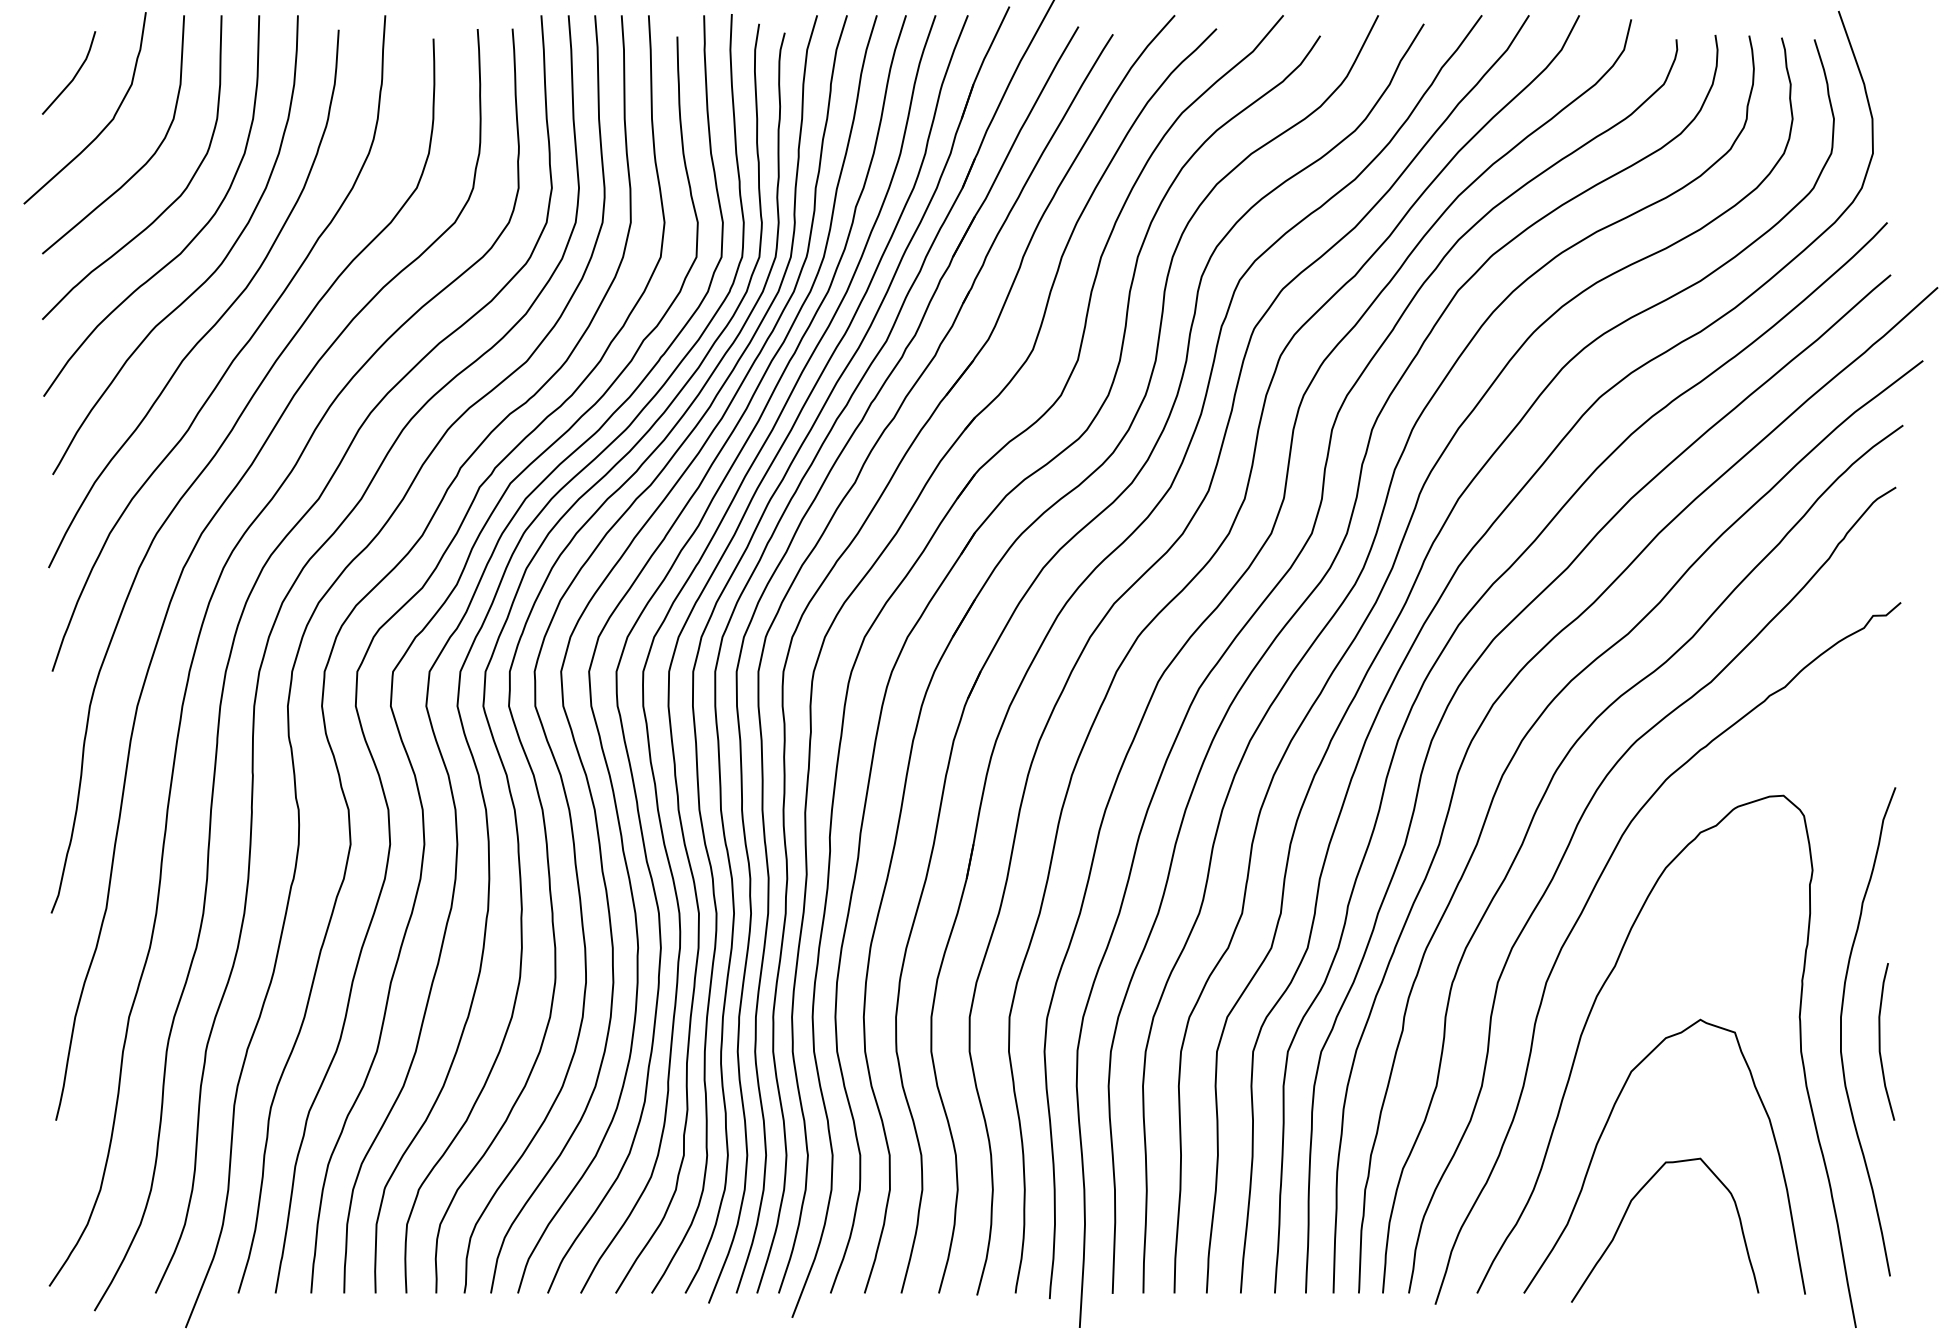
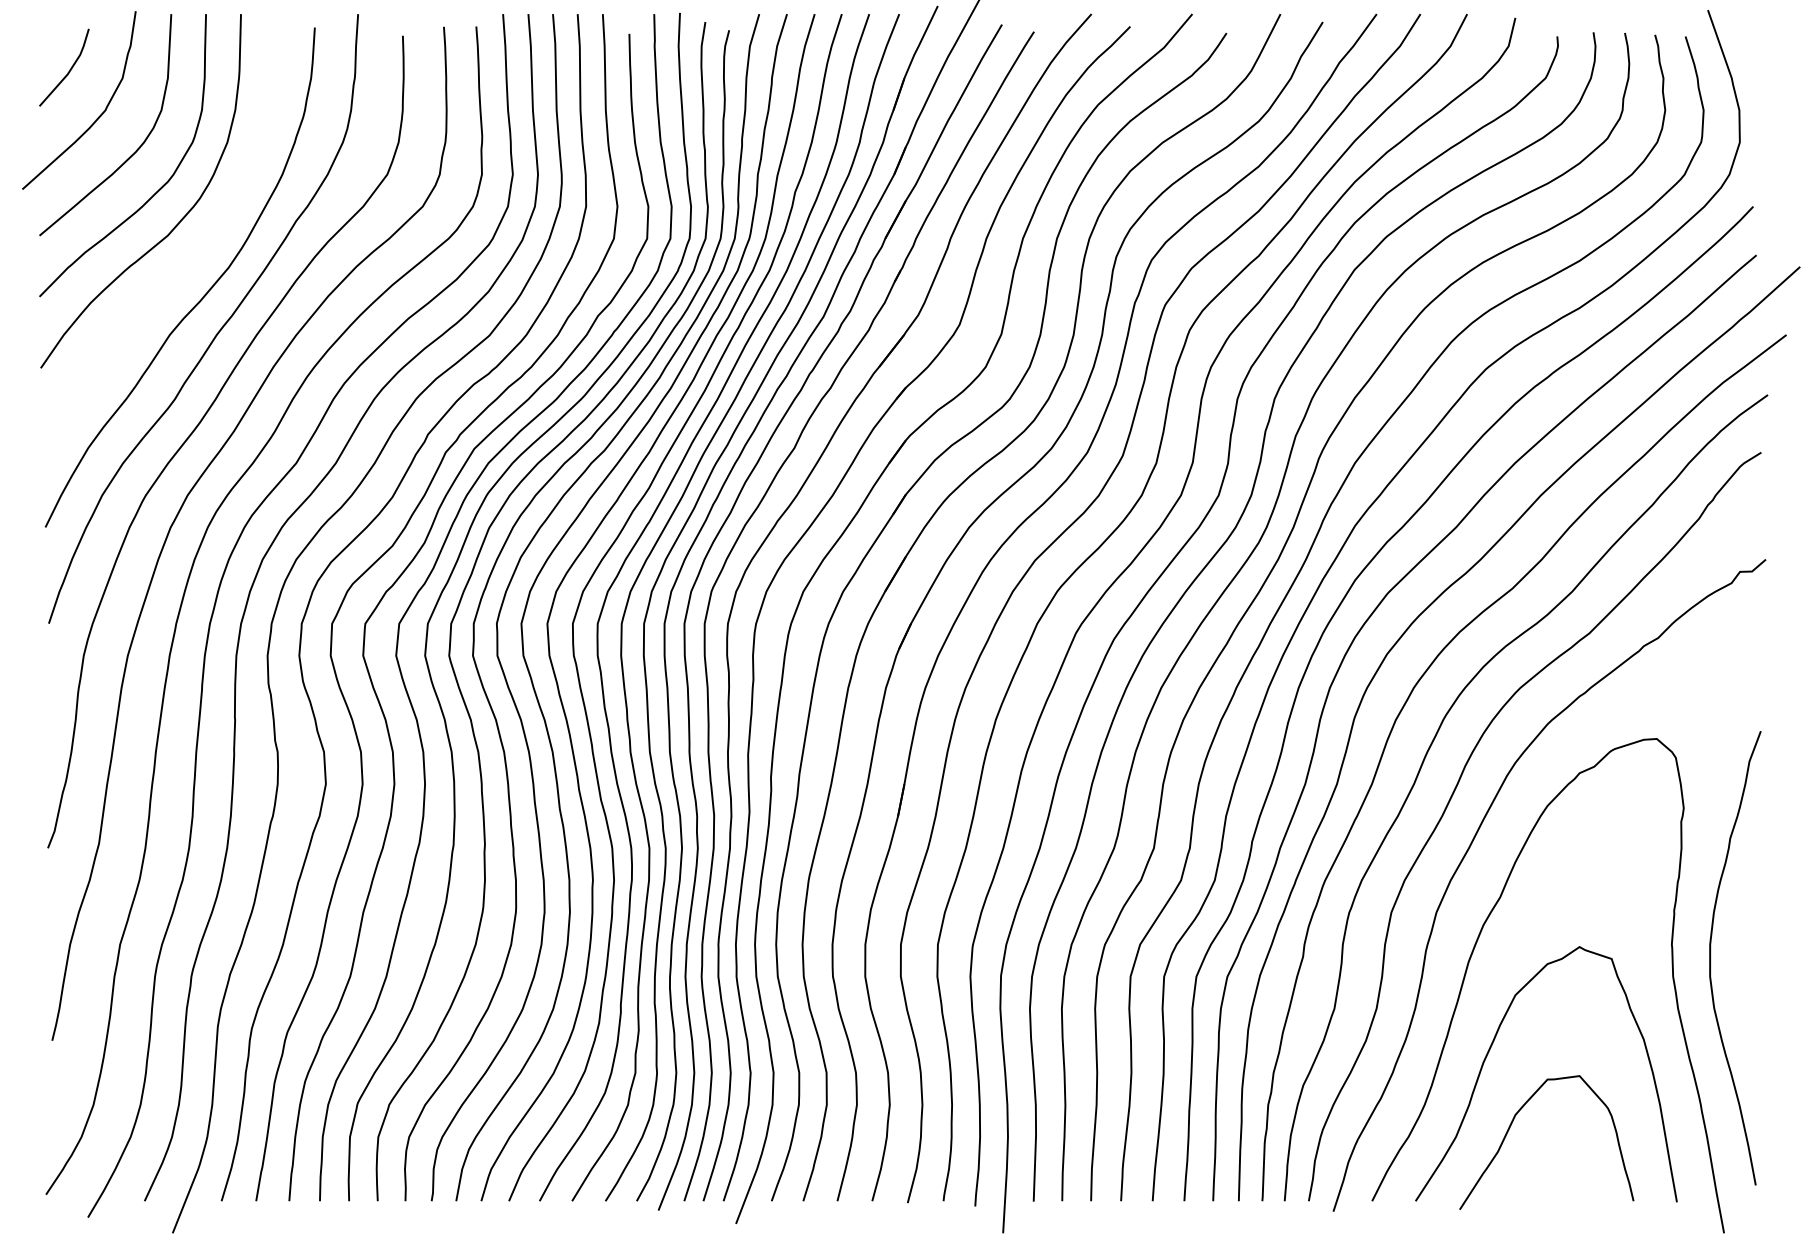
curve: (209, 275) -> (194, 255), removed
curve: (1880, 1041) -> (1746, 967), removed

